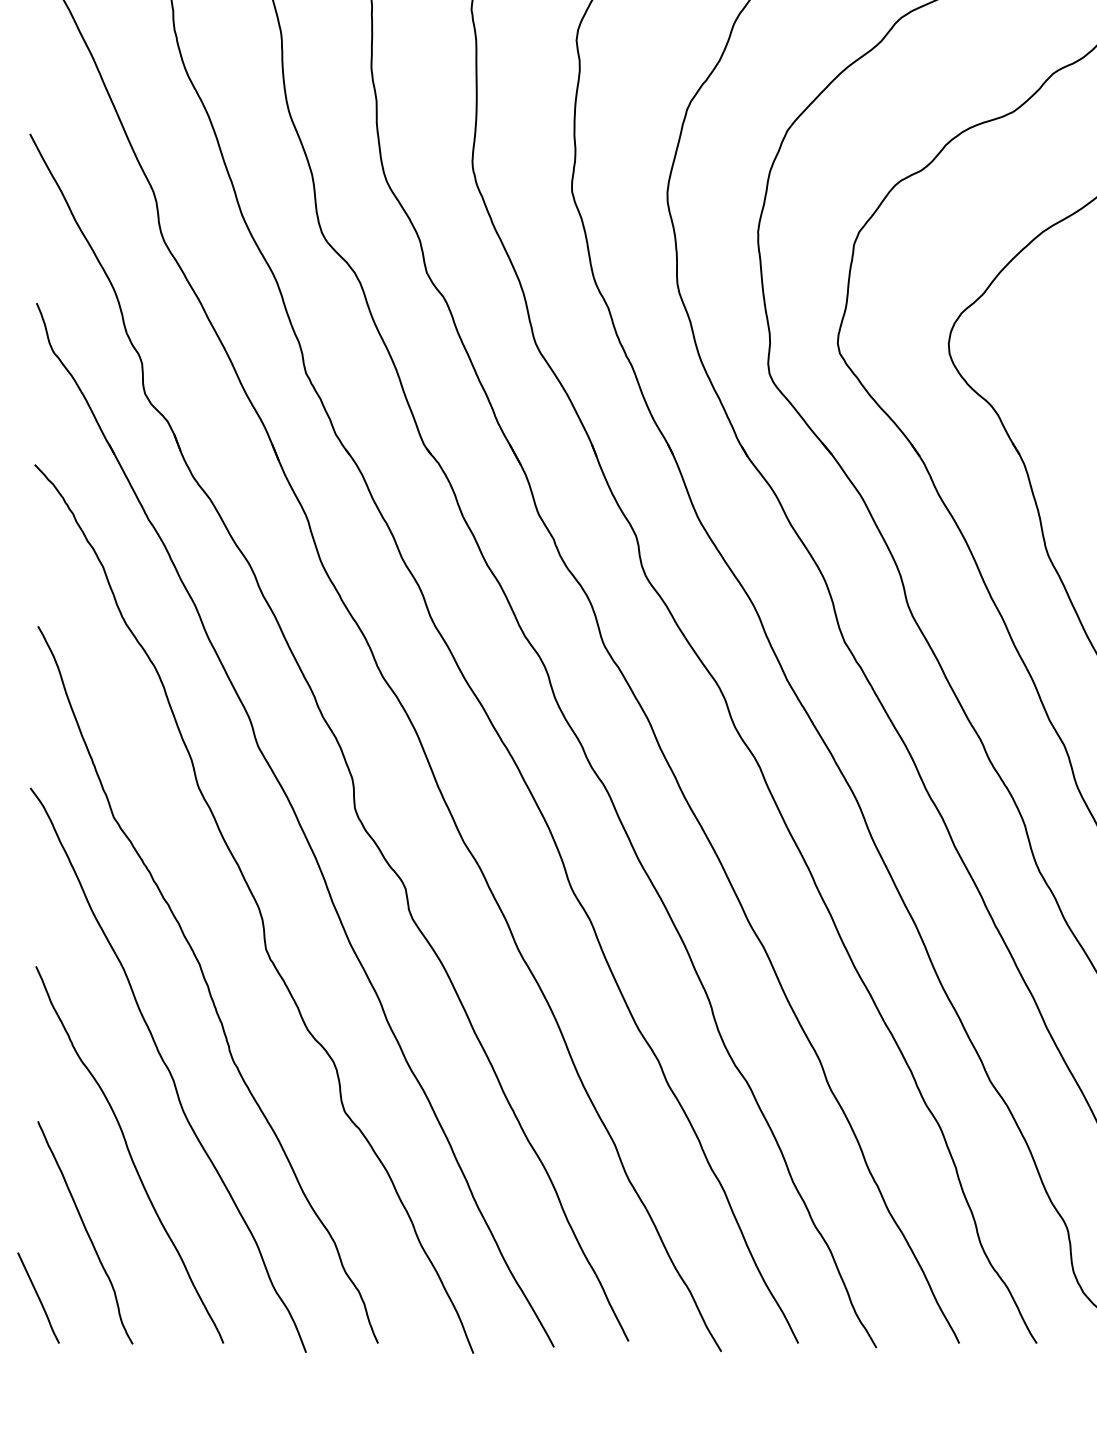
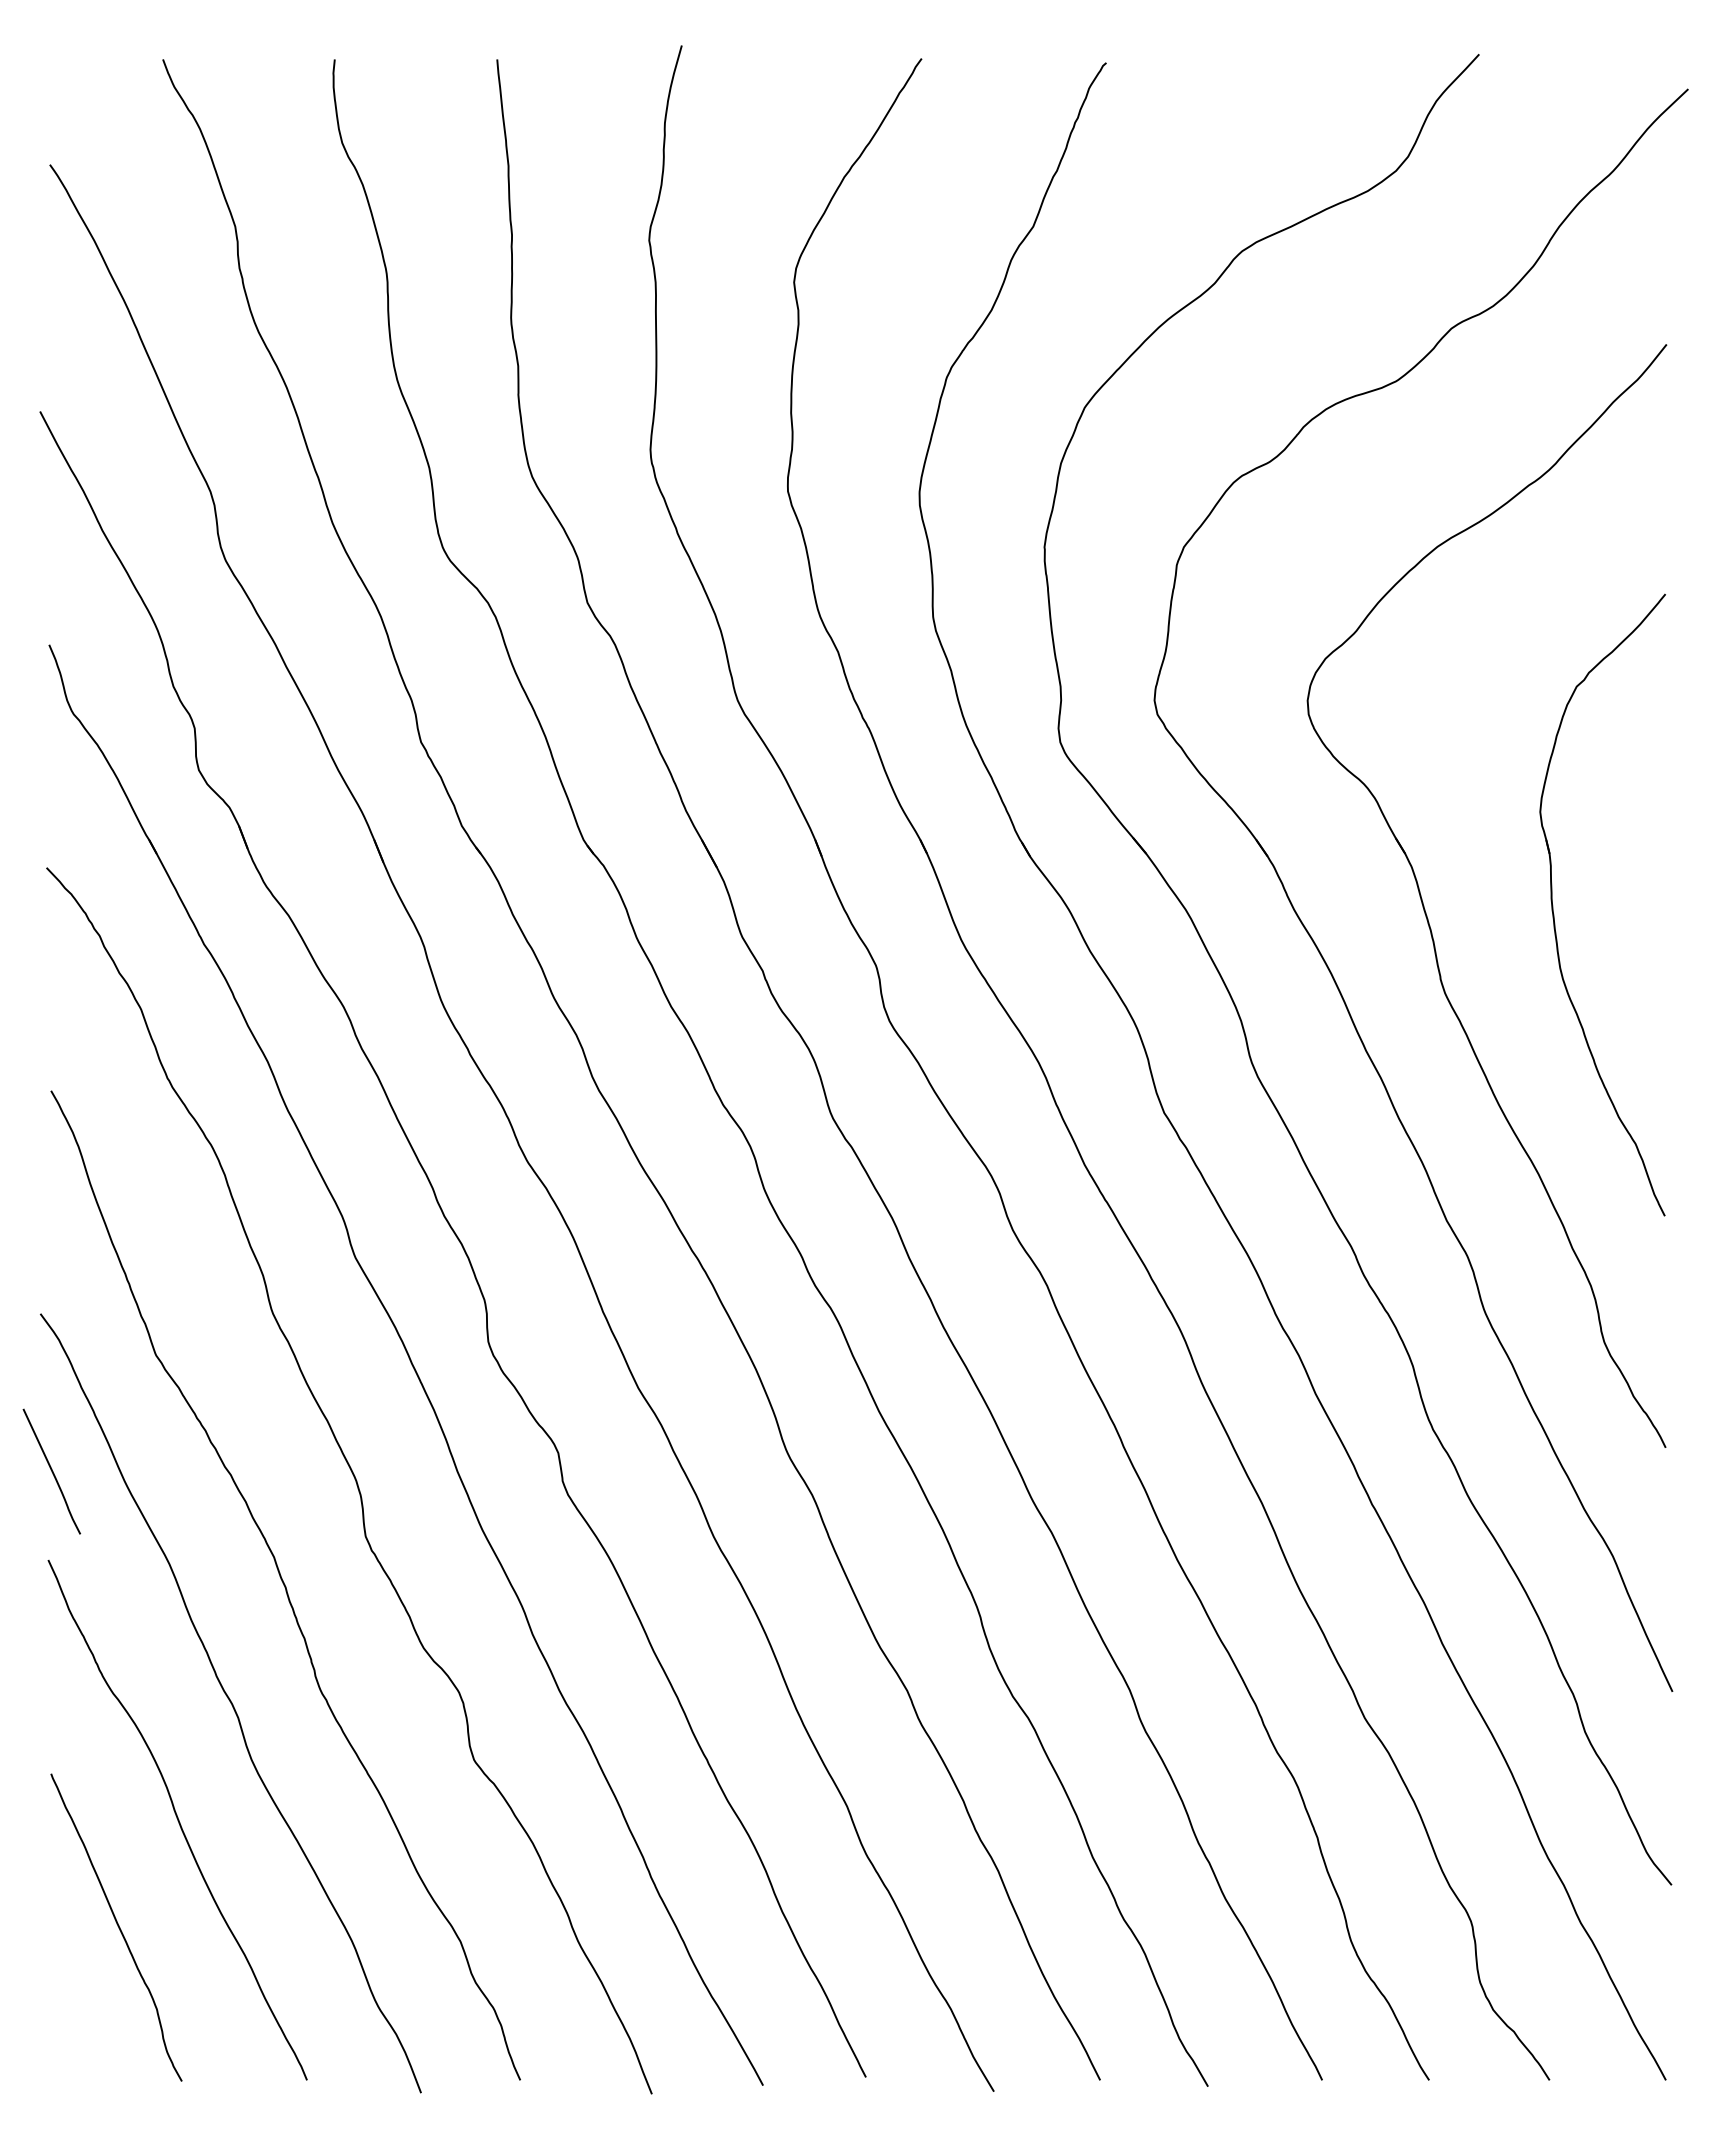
curve: (38, 1297) -> (51, 1471), moved

